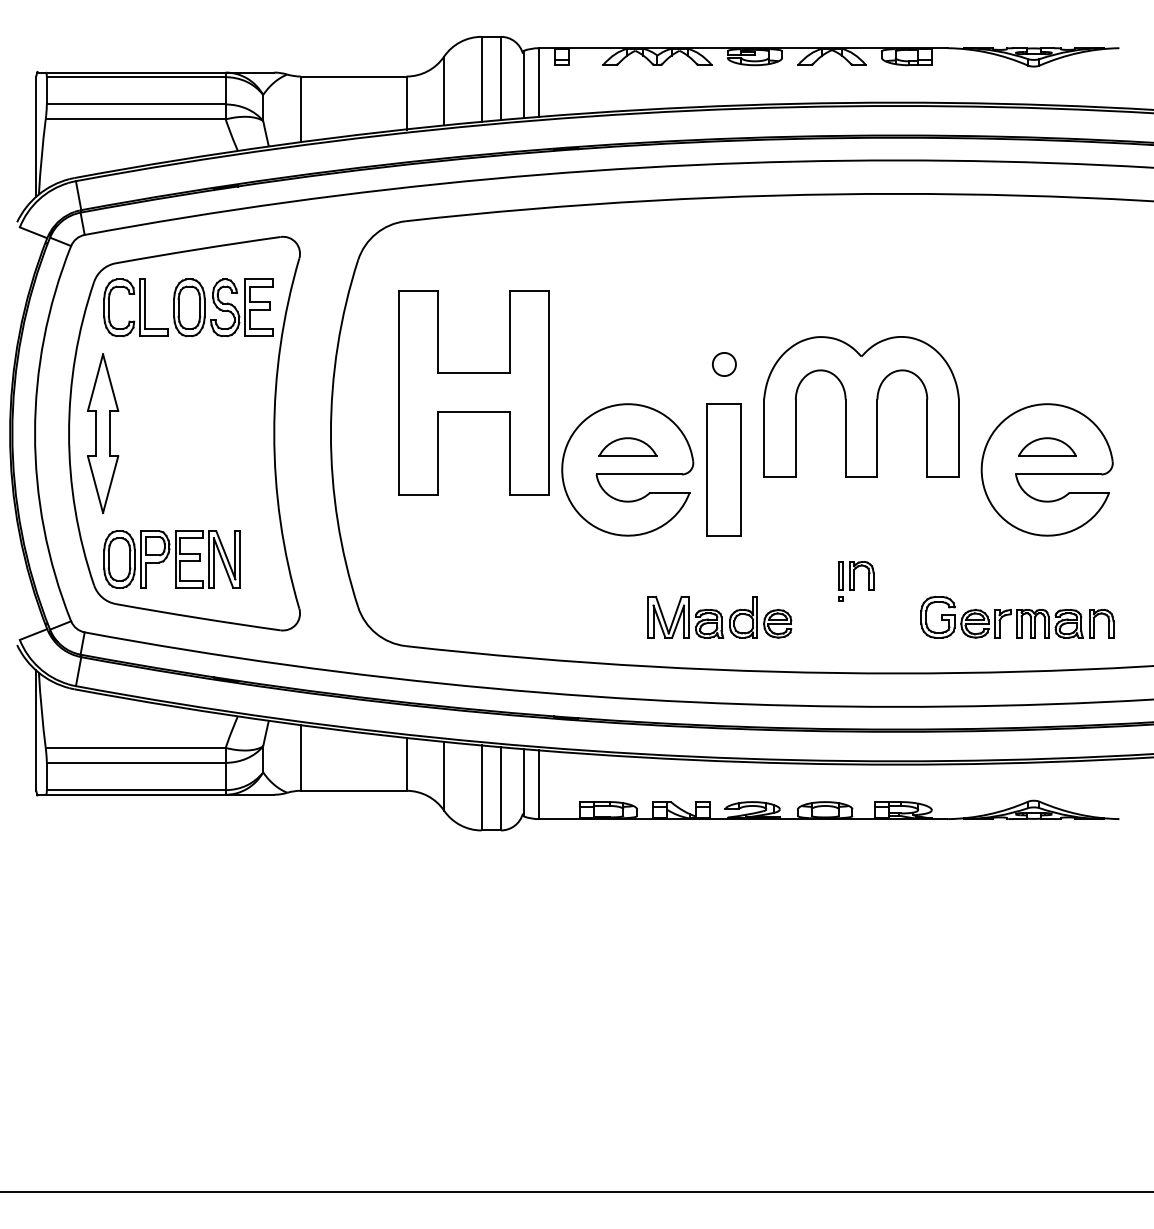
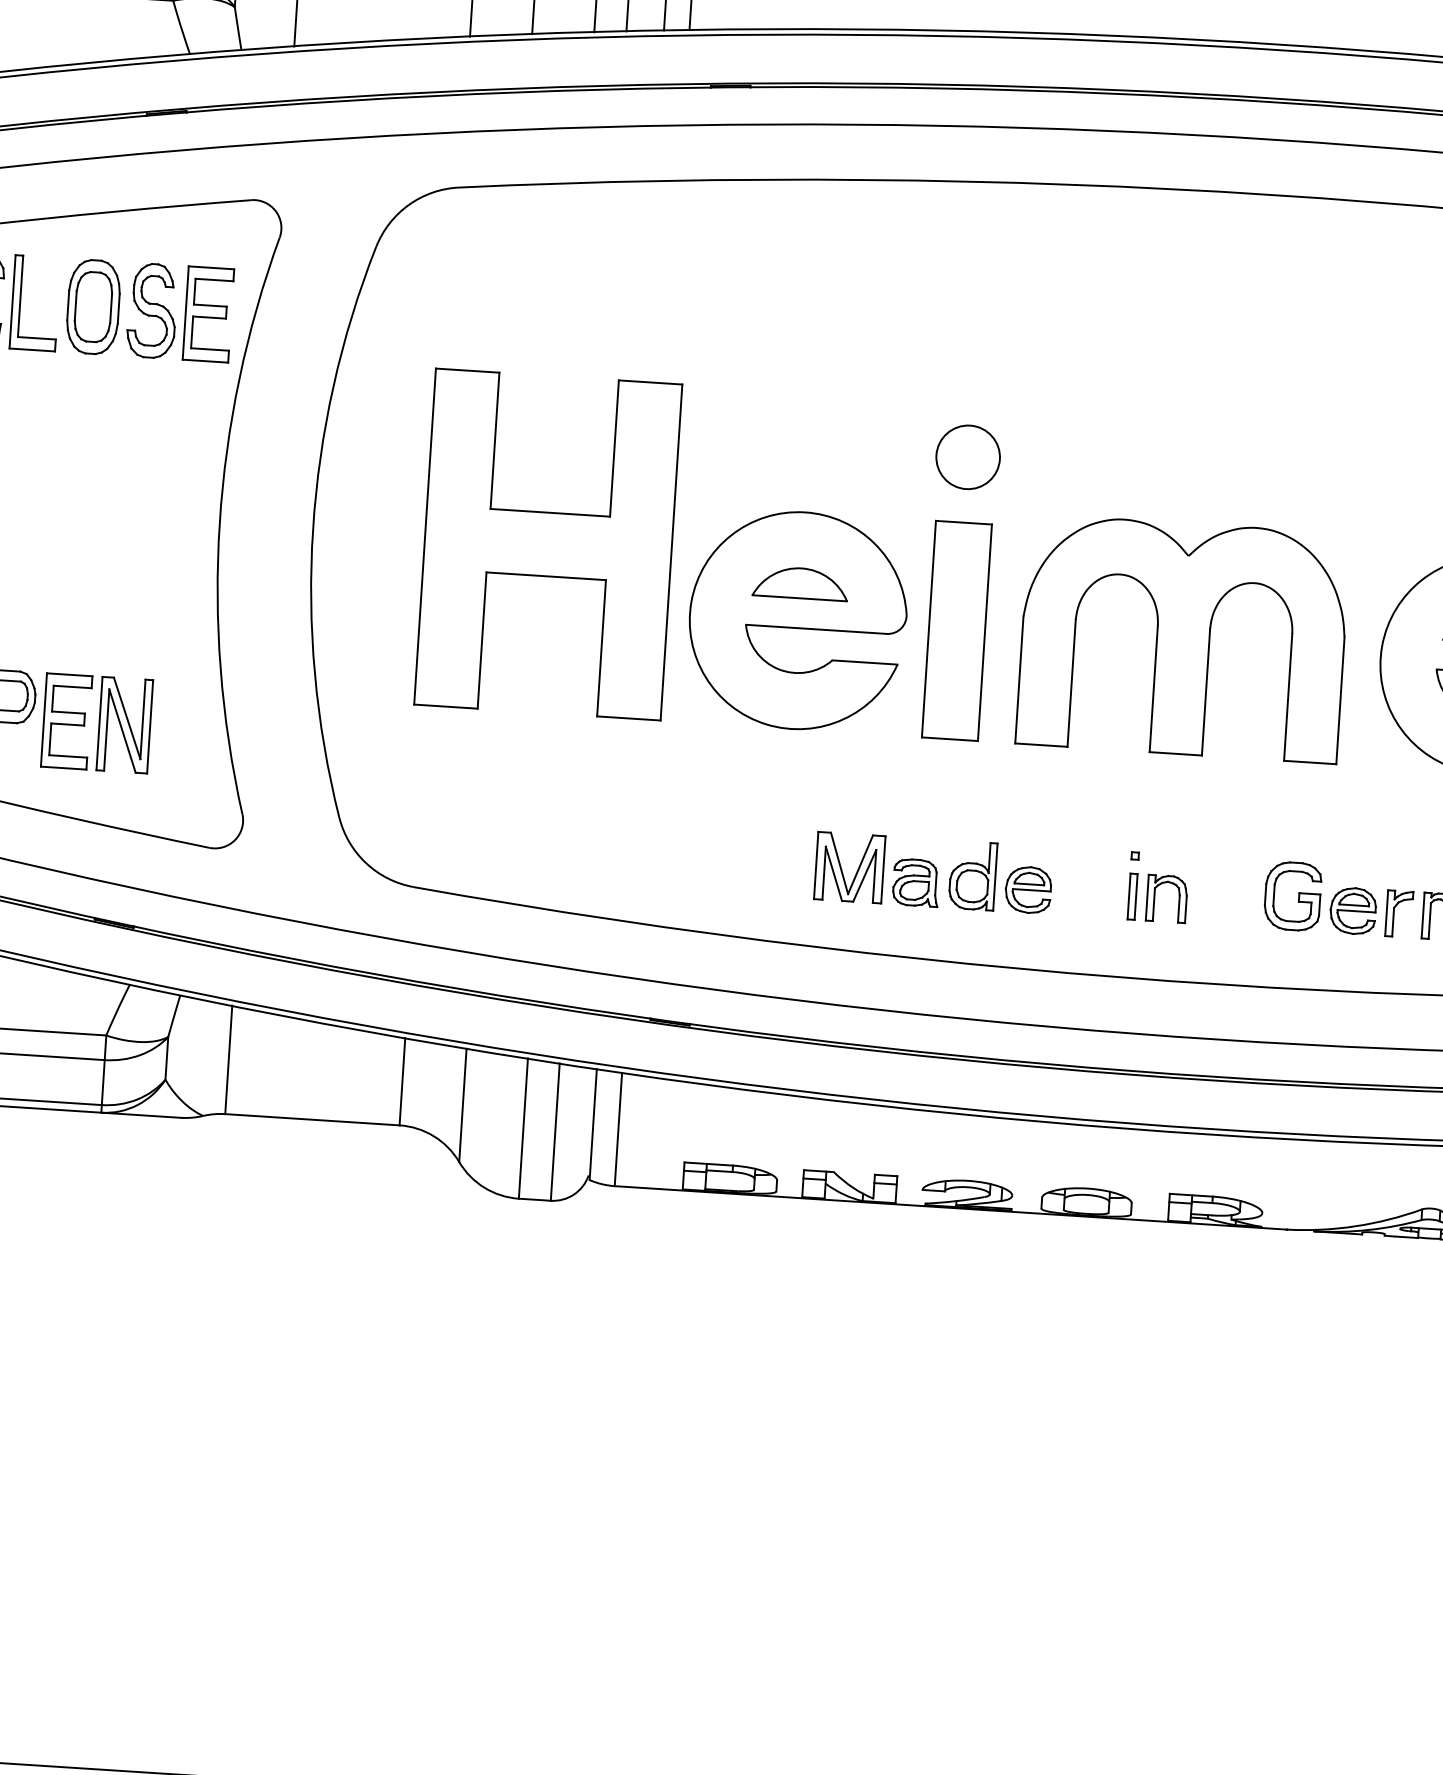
circle: (724, 364) -> (968, 457), size x1.67
part: (473, 392) -> (547, 544), moved
part: (861, 406) -> (1183, 638), moved
part: (856, 575) -> (1158, 897), moved

